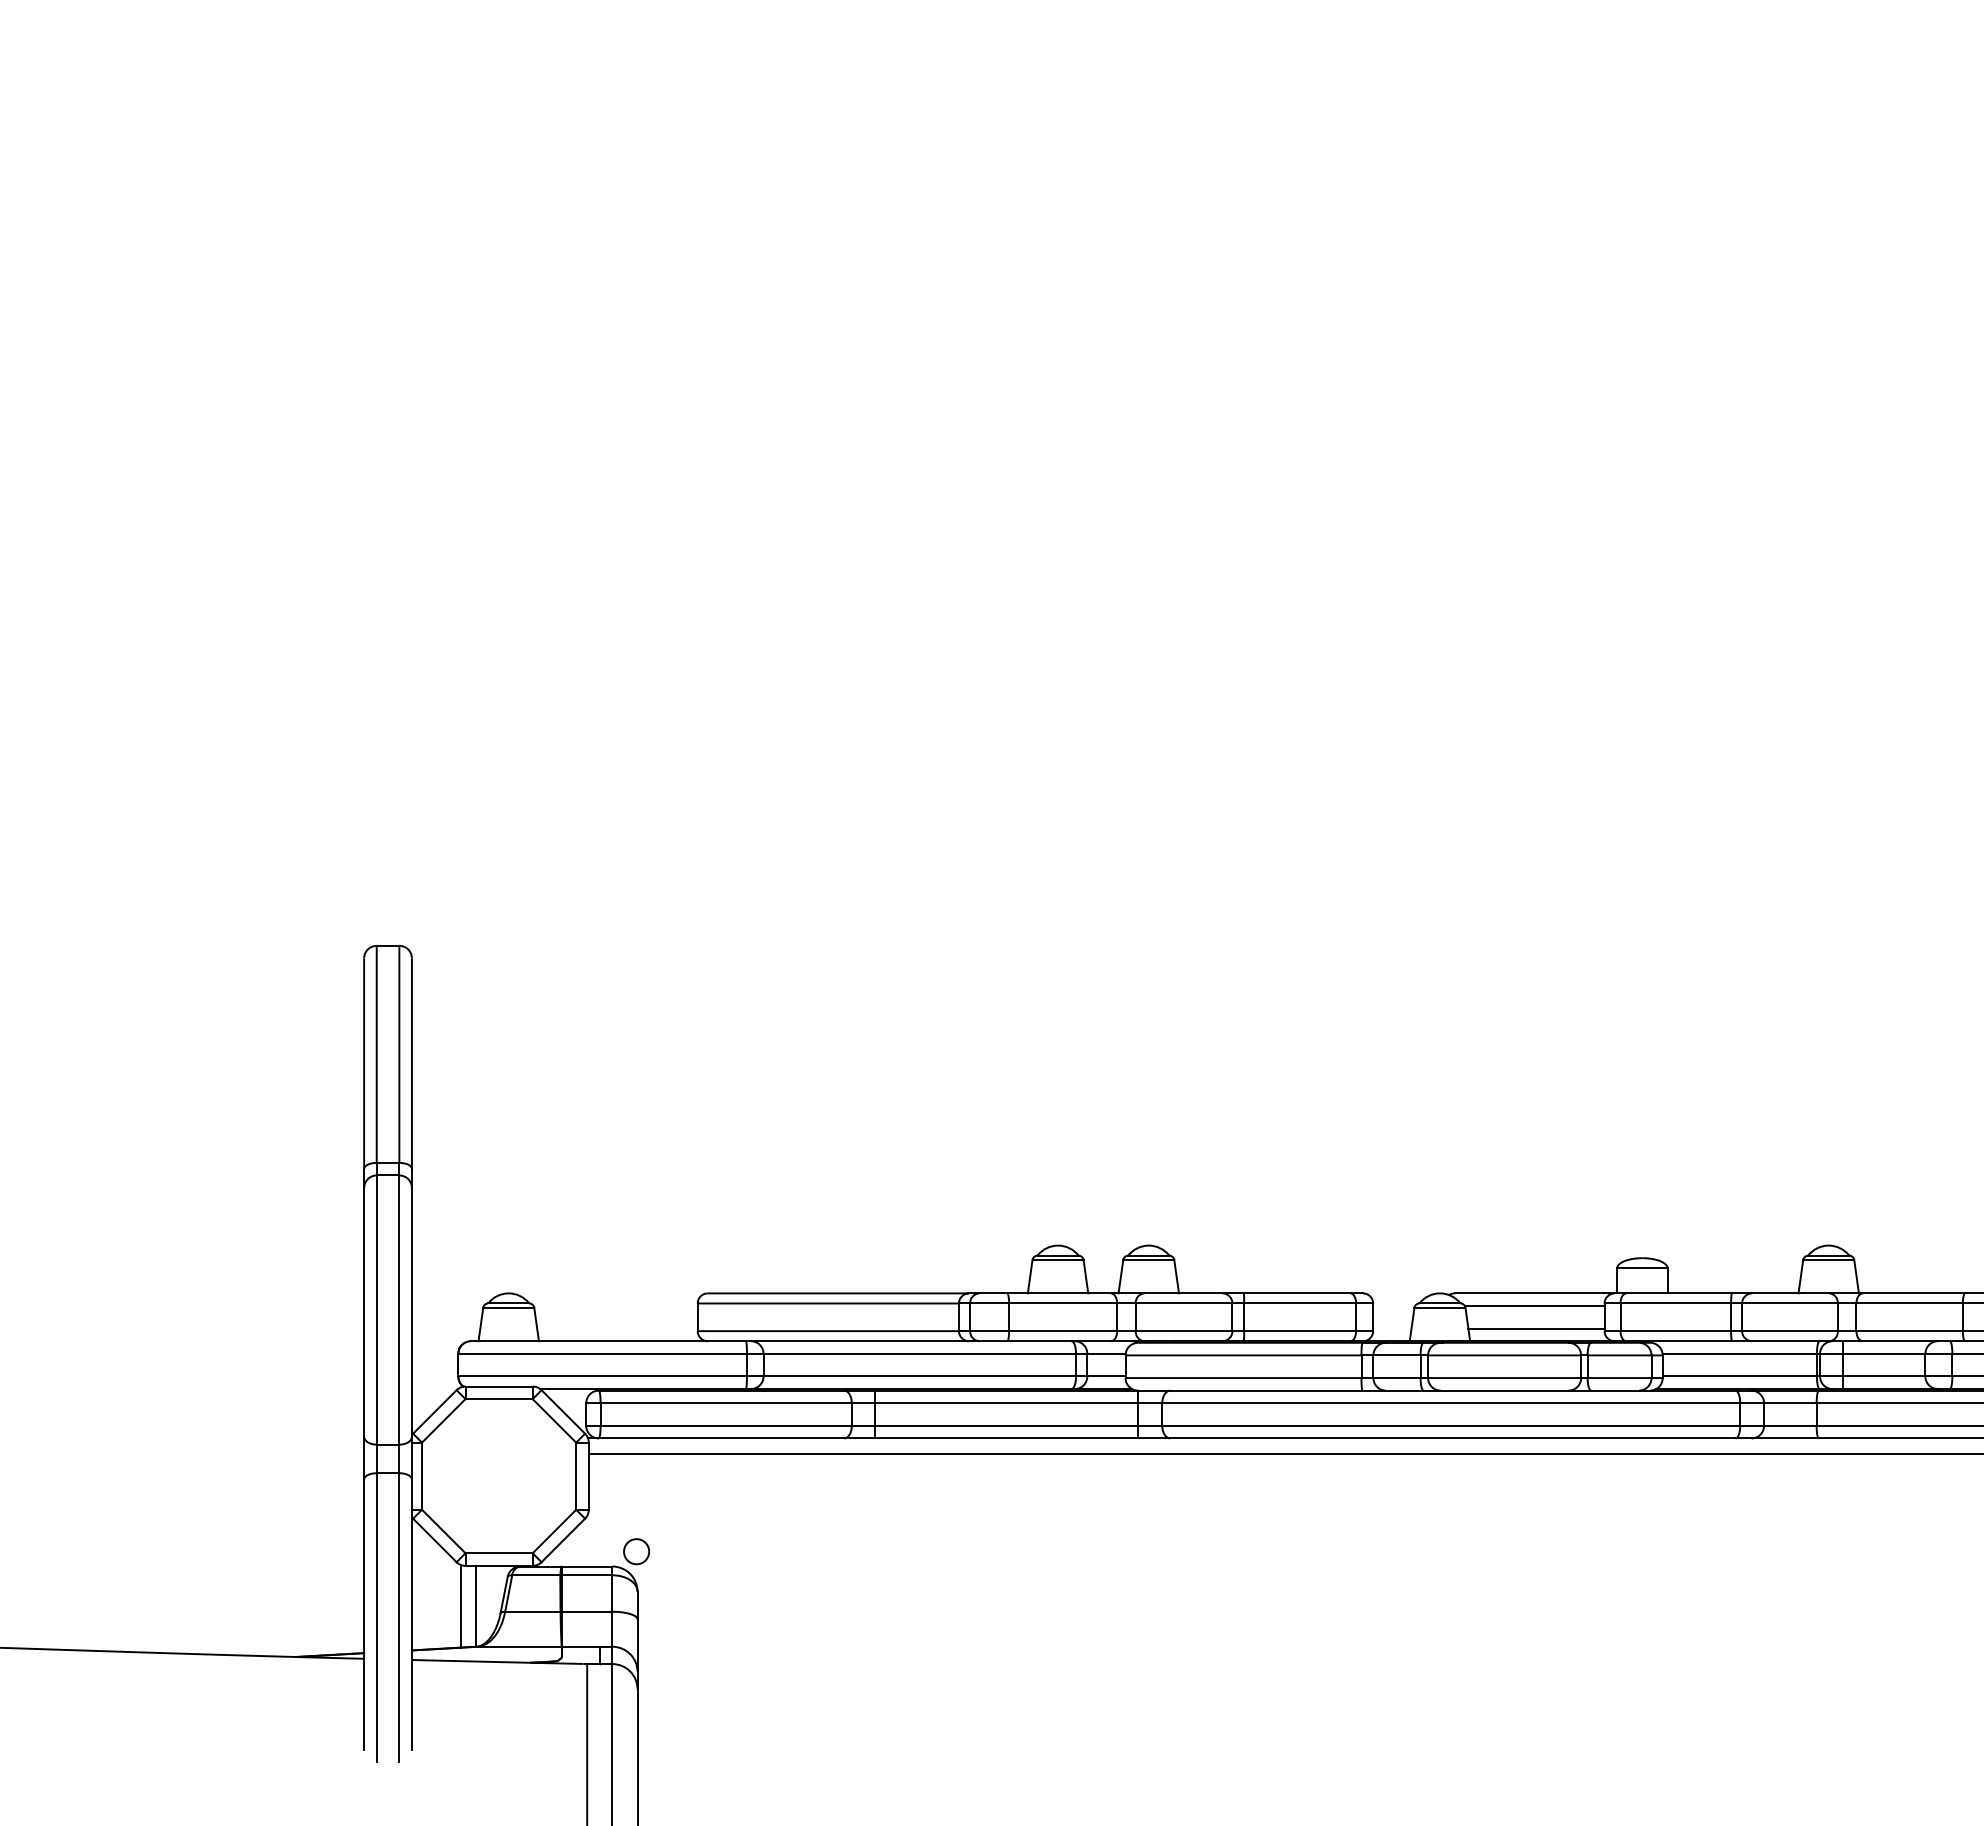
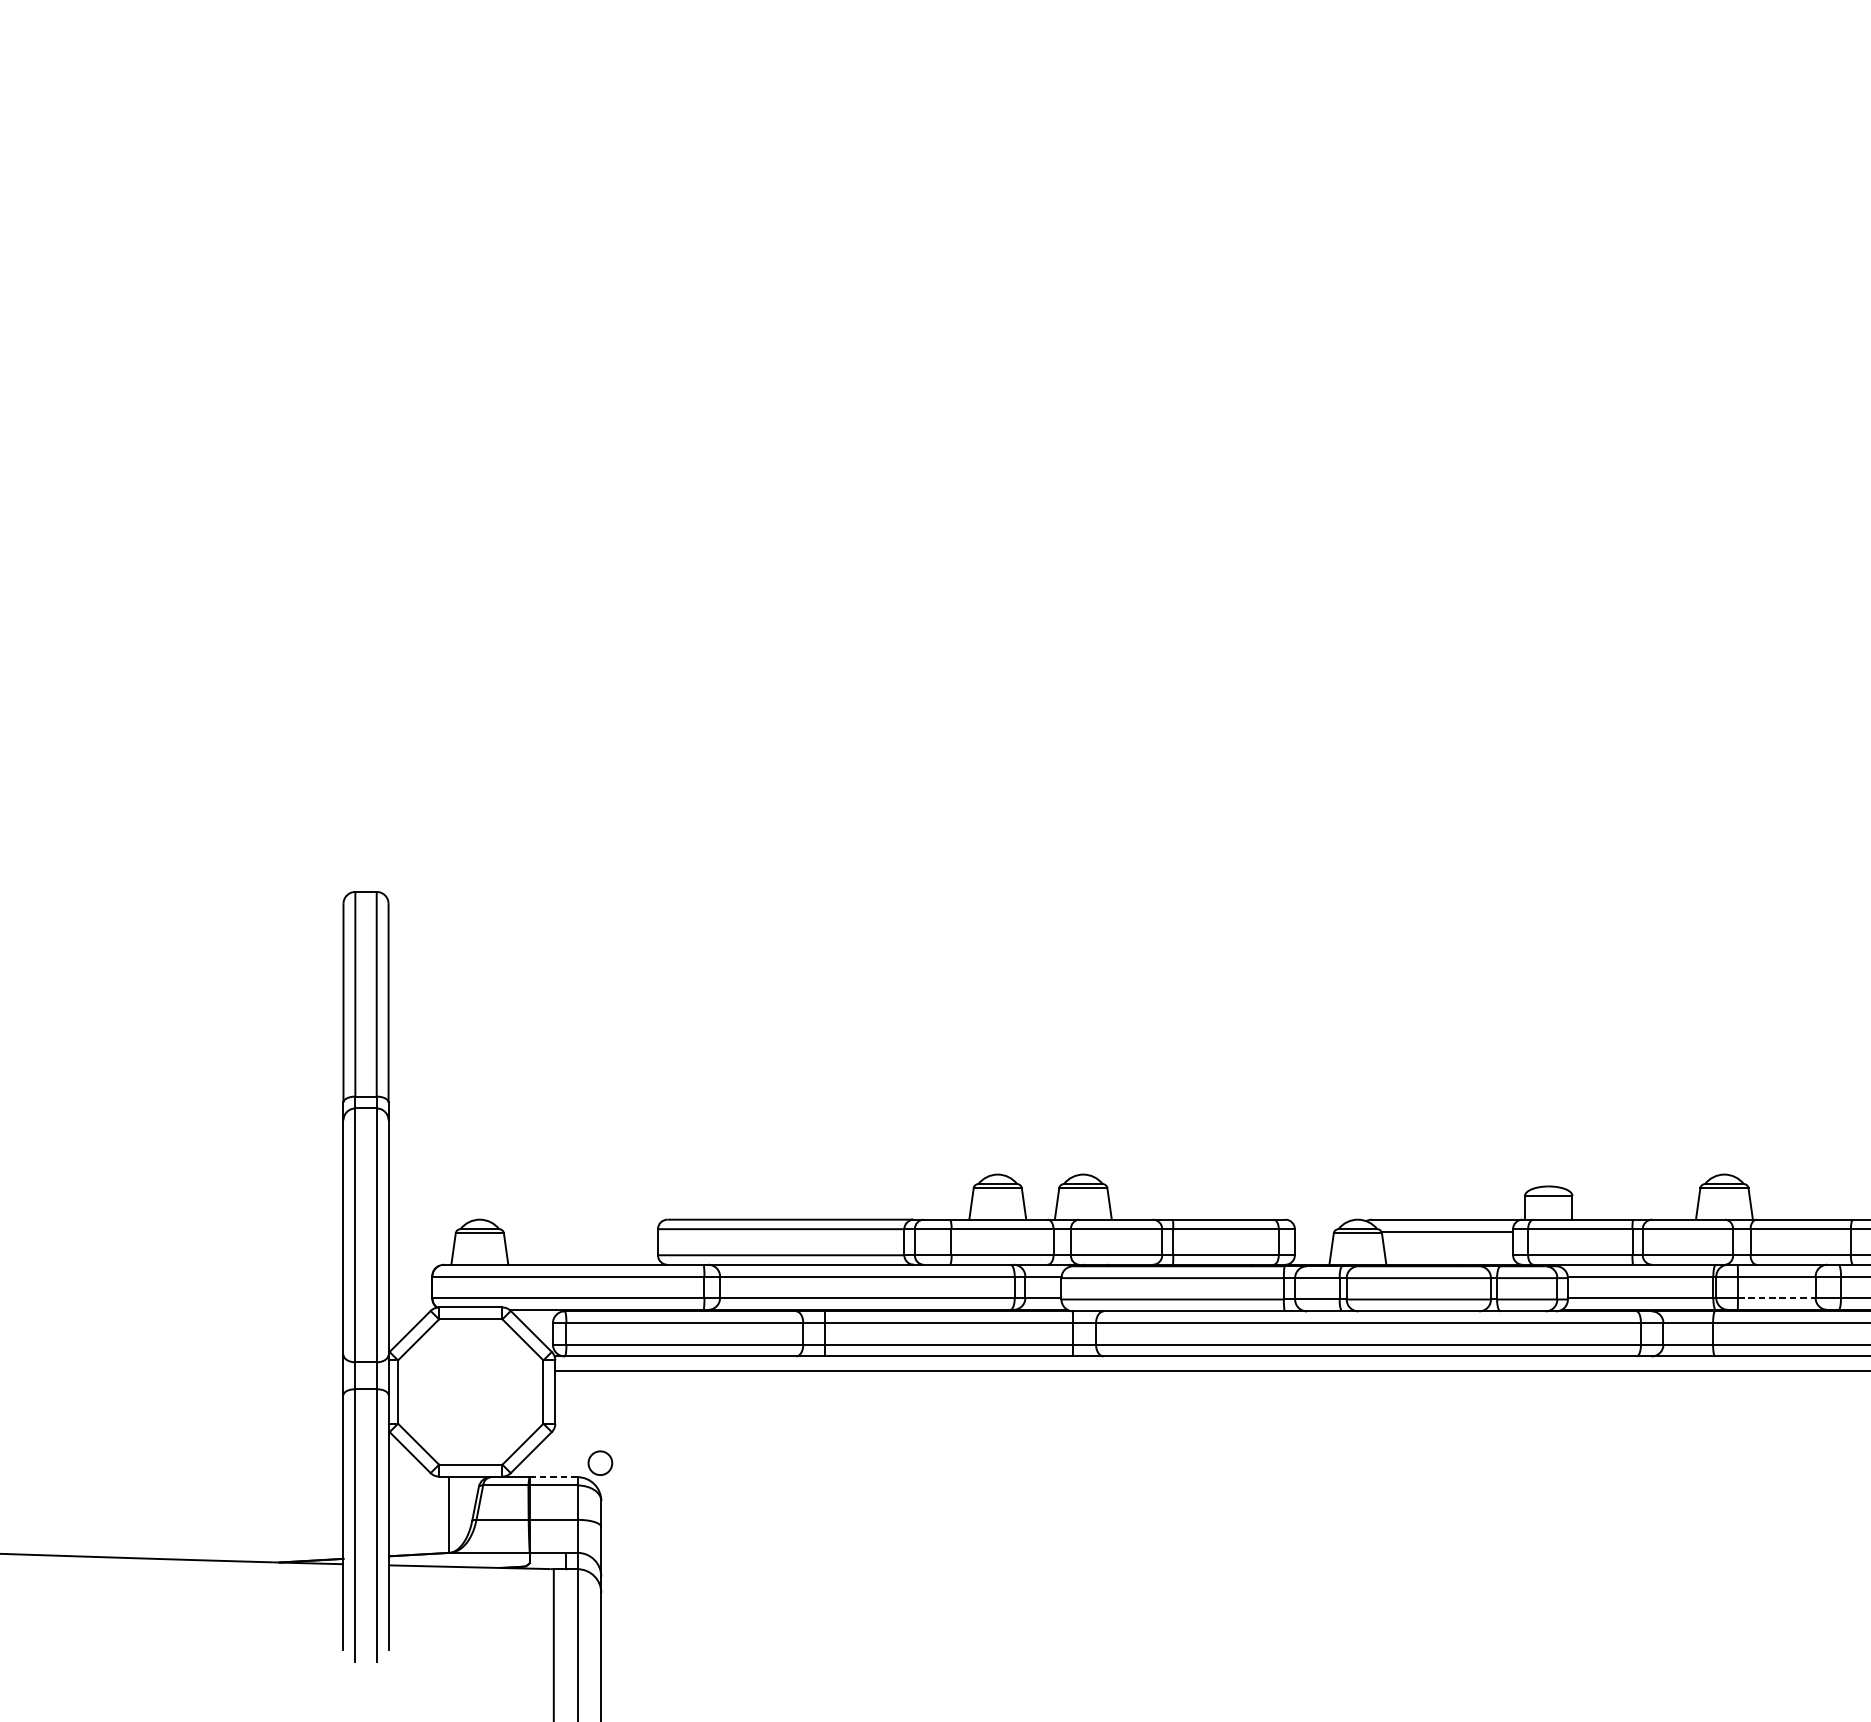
line: (1536, 1328) -> (1448, 1252), removed
line: (1884, 1376) -> (1777, 1298), solid -> dashed
line: (586, 1566) -> (553, 1477), solid -> dashed
line: (461, 1606) -> (435, 1514), removed

